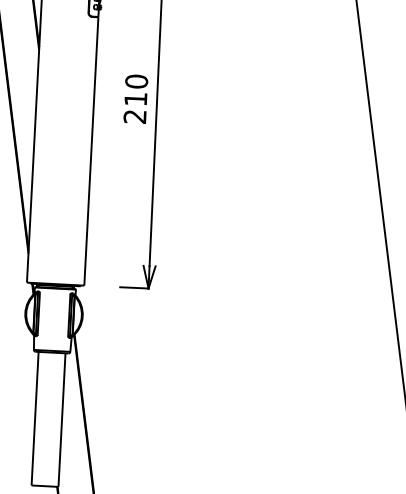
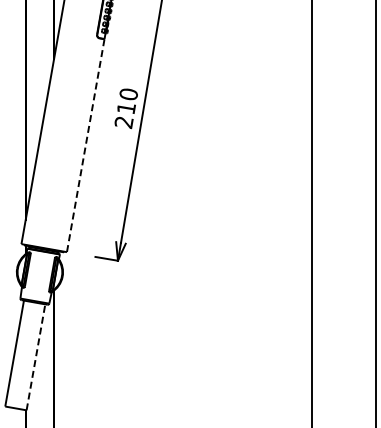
line: (91, 152) -> (85, 146), solid -> dashed
line: (61, 420) -> (35, 357), solid -> dashed

